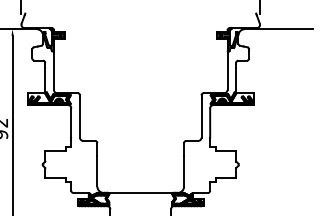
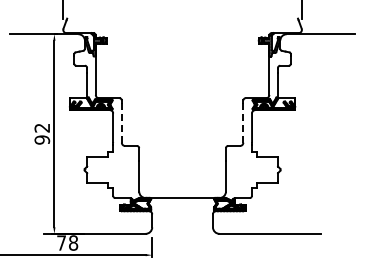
line: (79, 117) -> (121, 122), solid -> dashed
line: (201, 117) -> (243, 122), solid -> dashed

